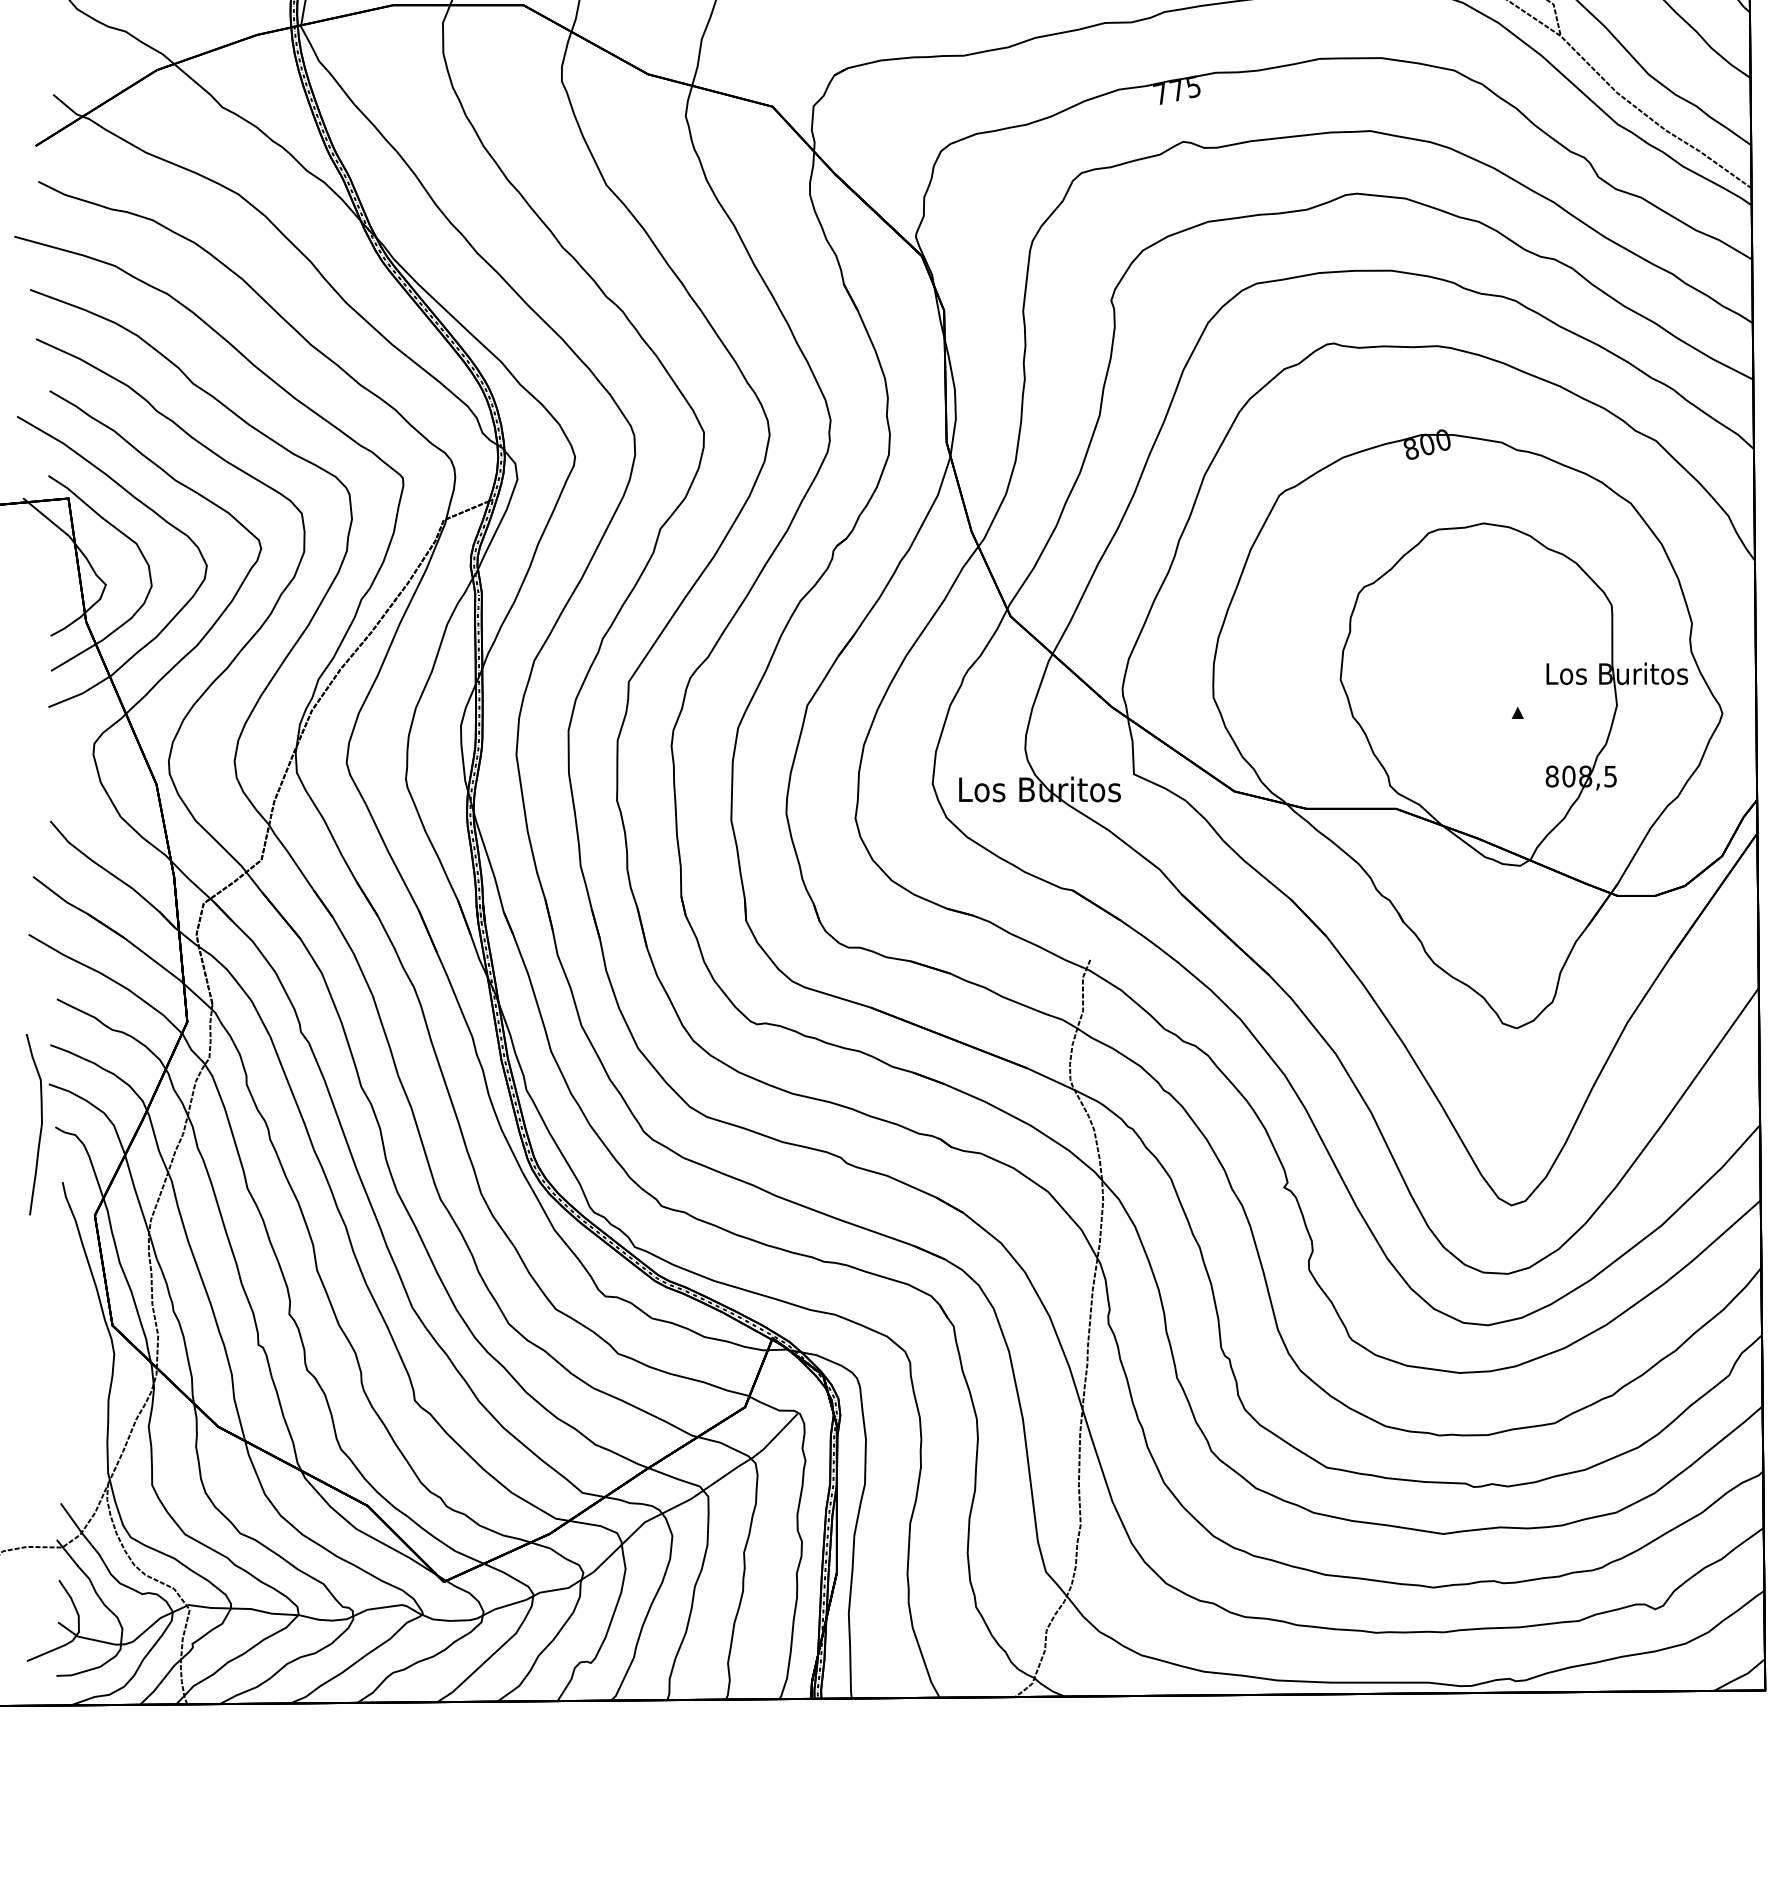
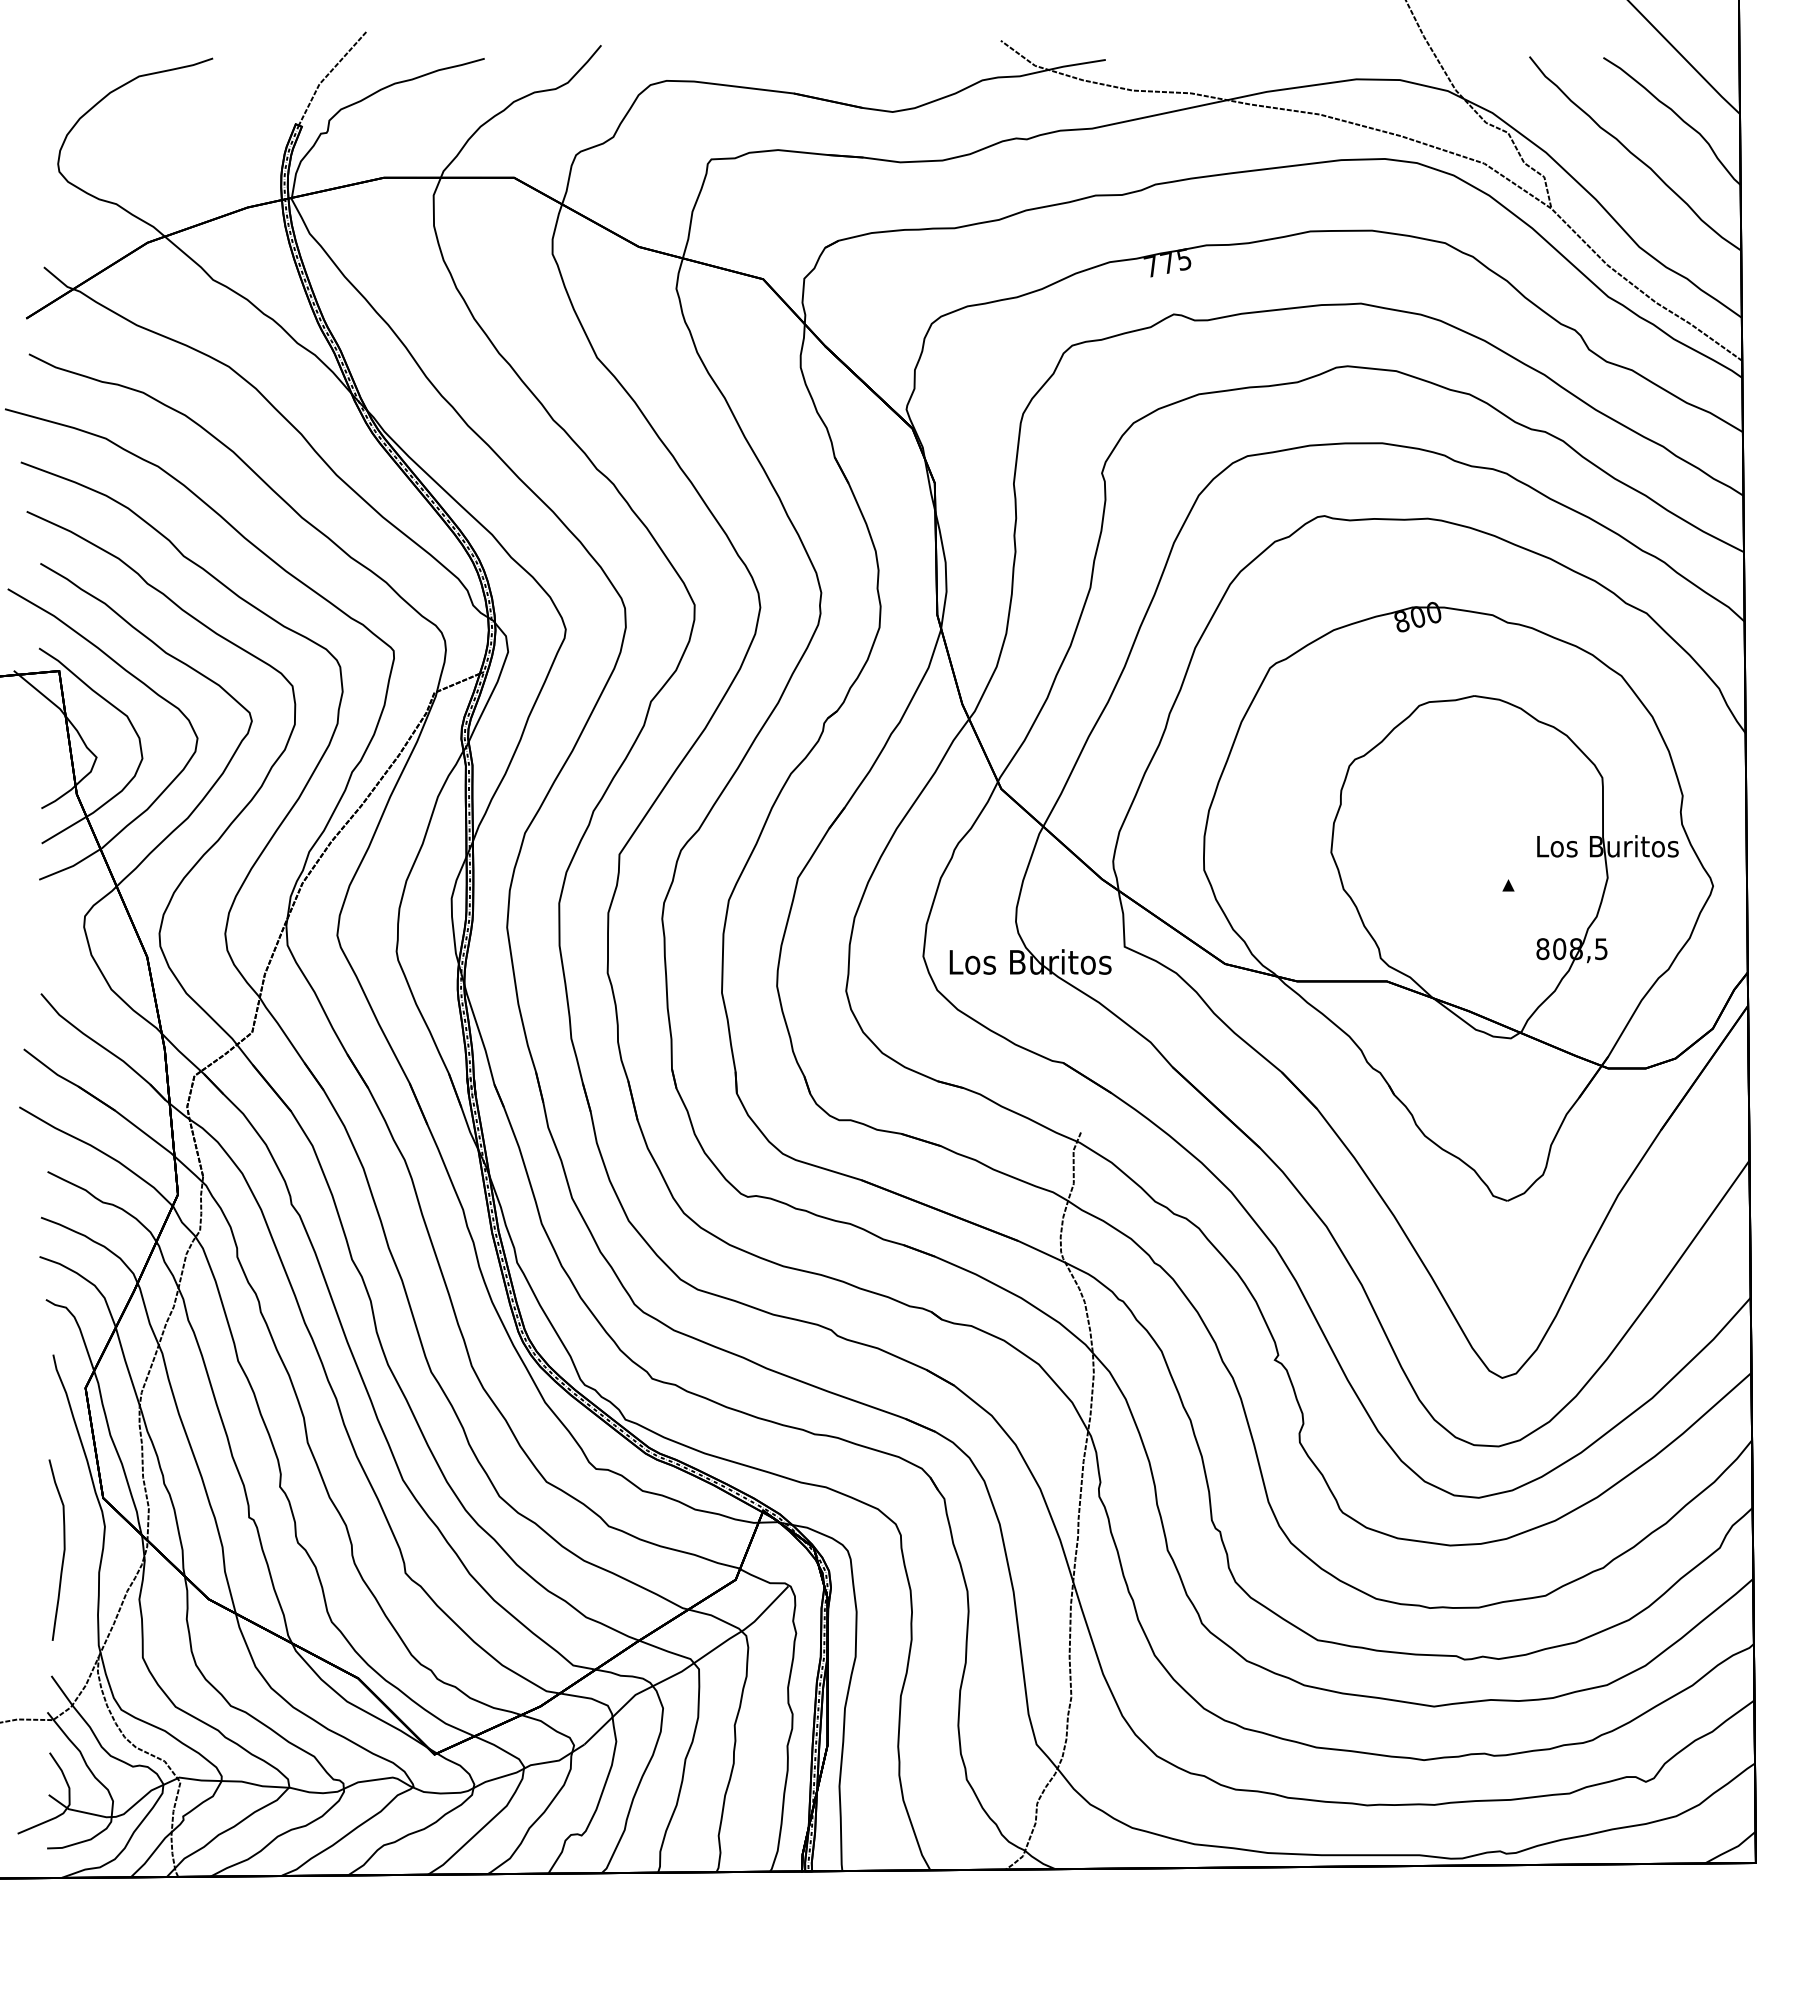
curve: (40, 1123) -> (63, 1549), moved

